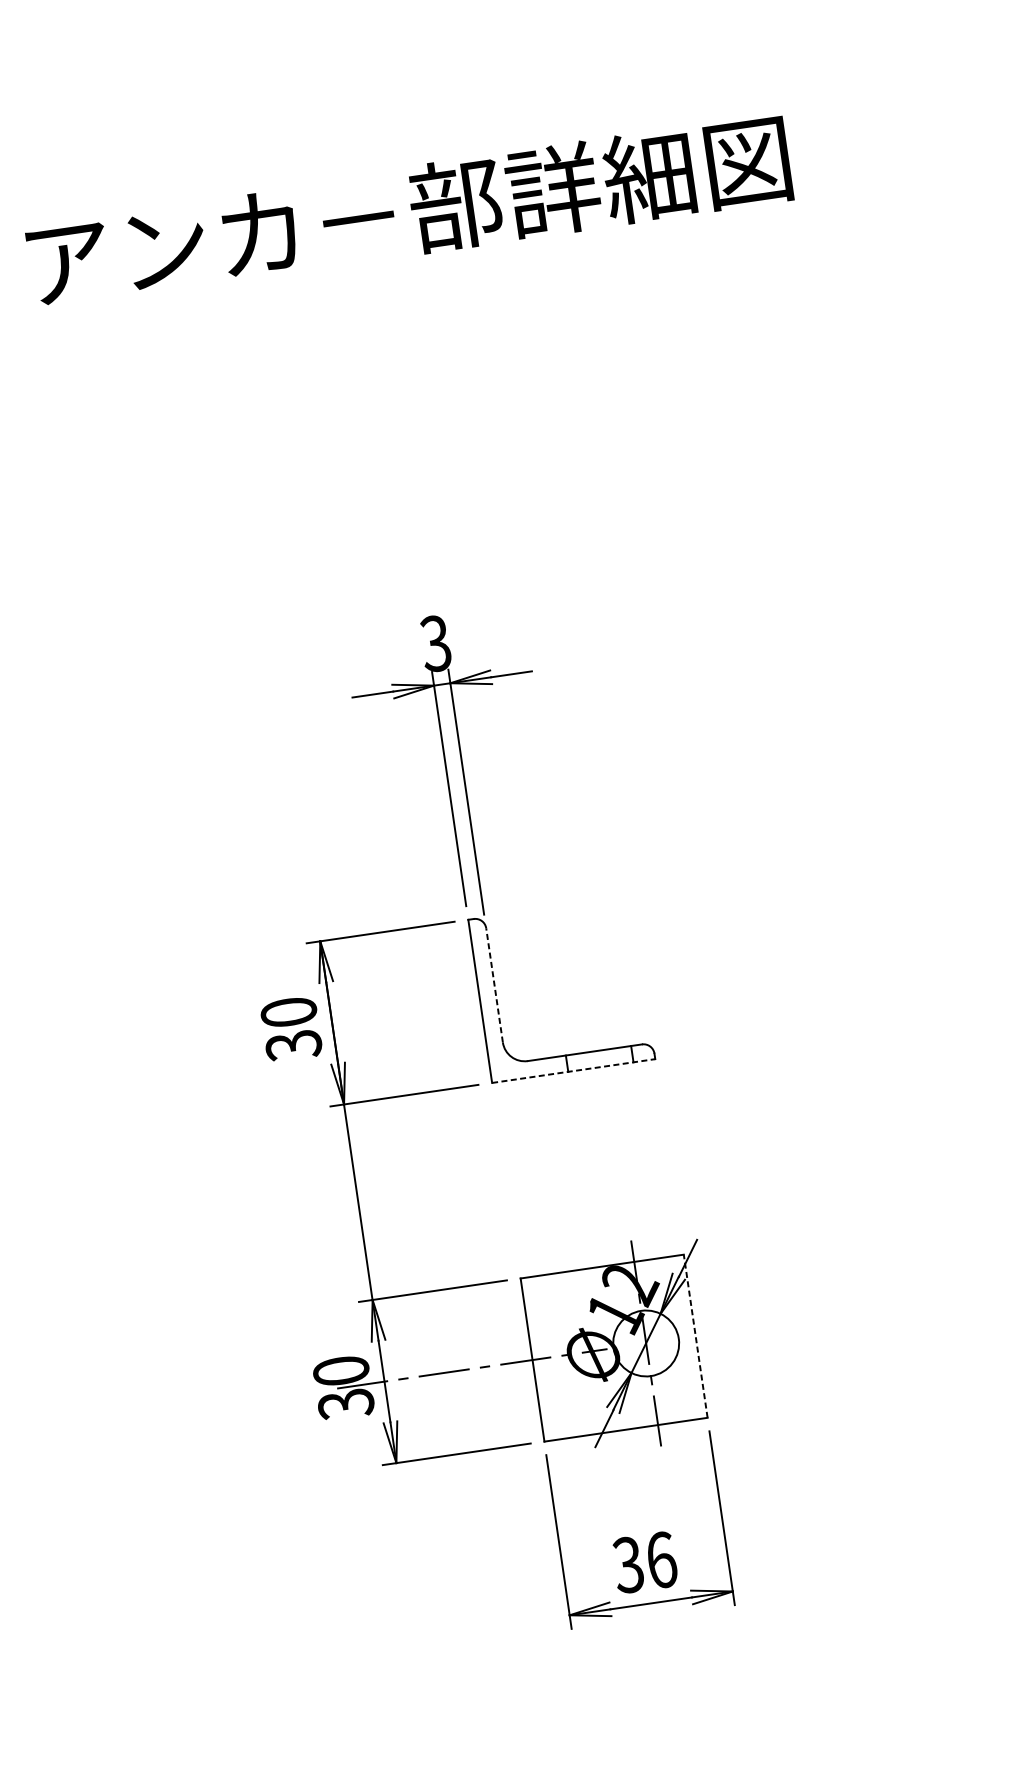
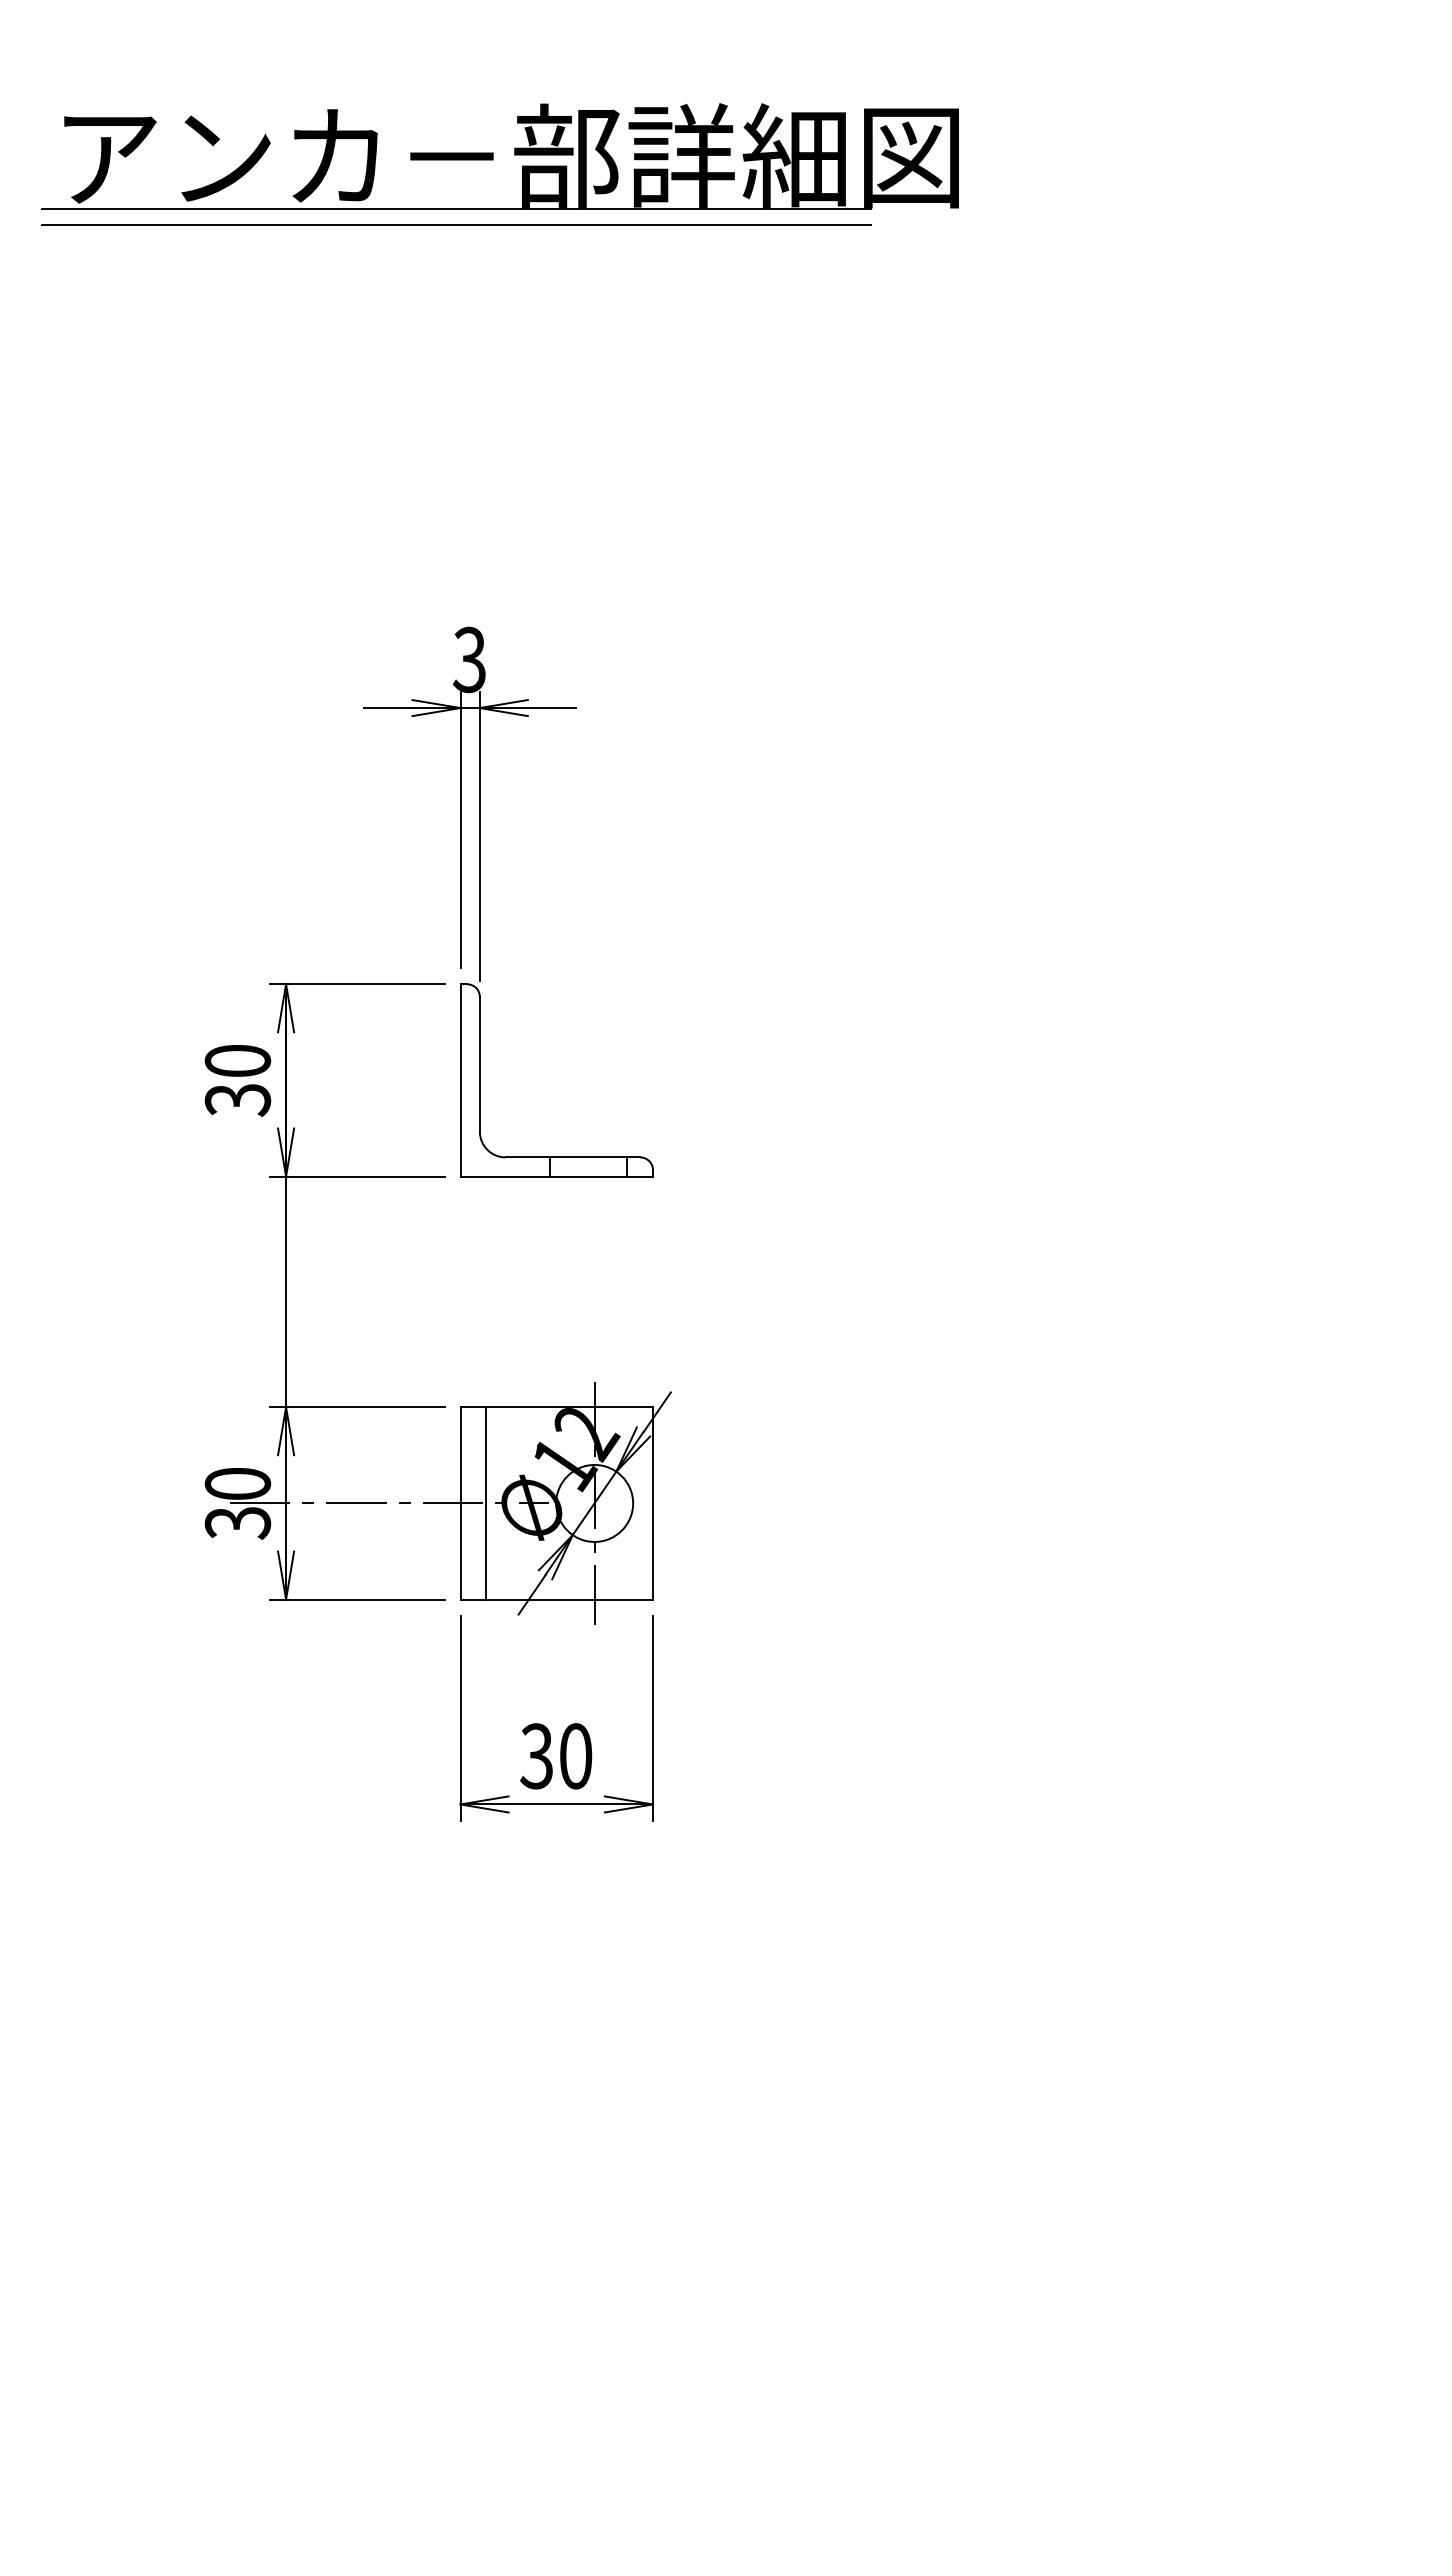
line: (368, 263) -> (455, 209), added
line: (370, 277) -> (455, 225), added
line: (494, 984) -> (479, 1063), dashed -> solid
line: (574, 1070) -> (557, 1176), dashed -> solid
line: (695, 1335) -> (653, 1502), dashed -> solid
line: (554, 1356) -> (486, 1503), added
text: (662, 1560) -> (576, 1756), 36 -> 30

